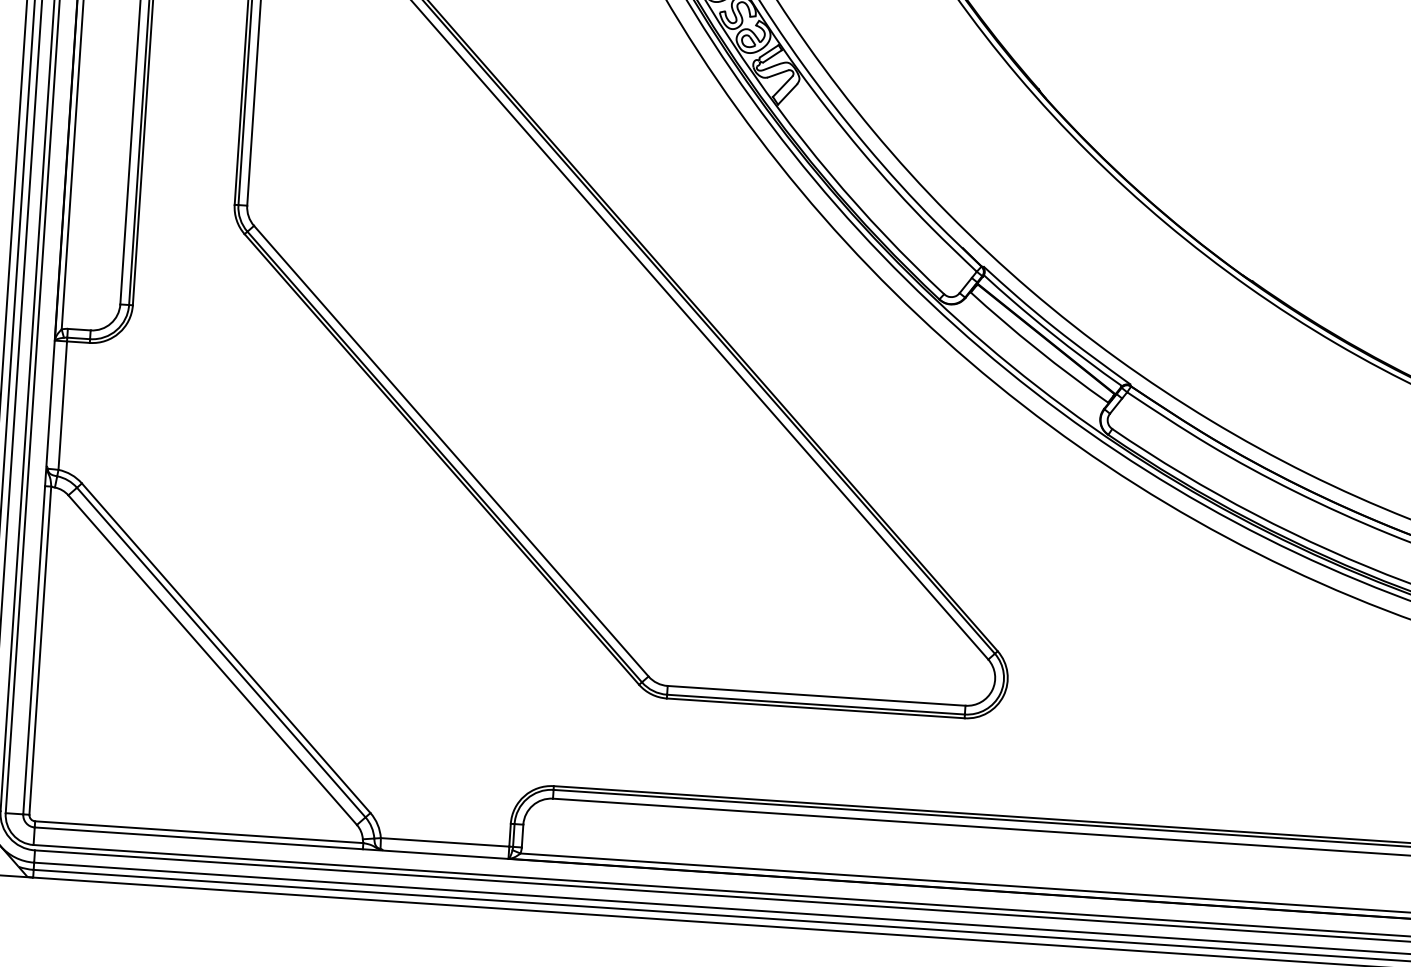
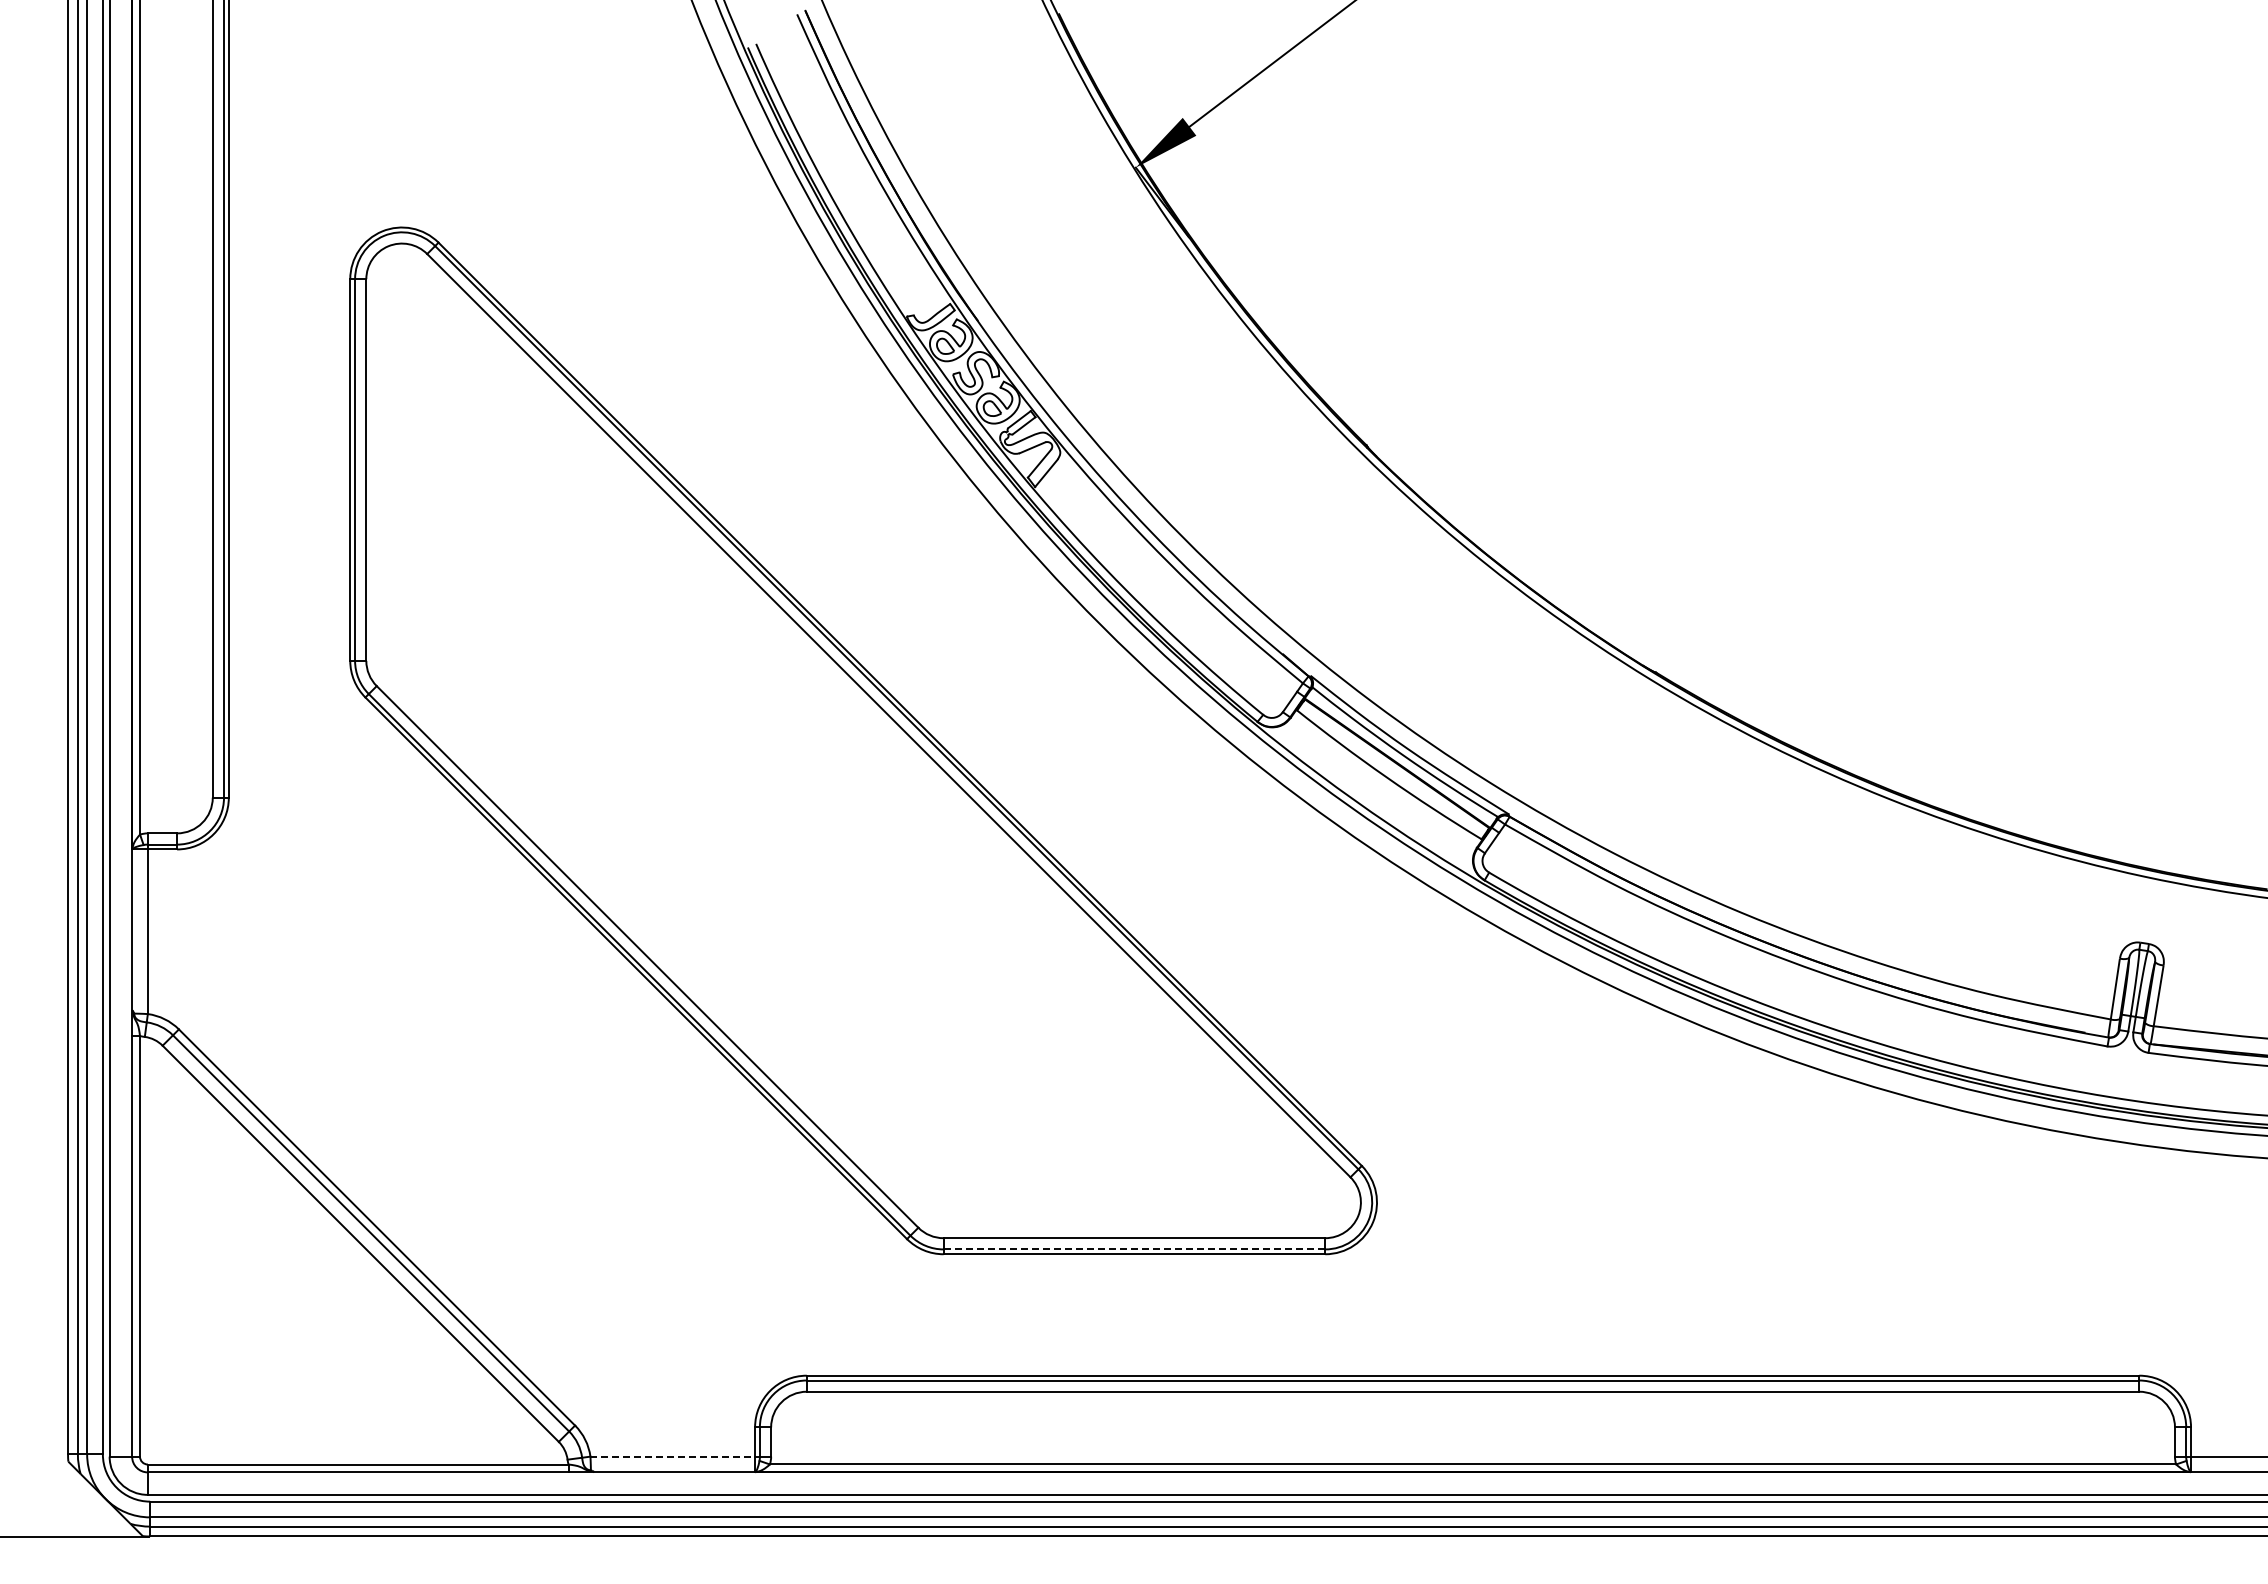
line: (816, 704) -> (1134, 1249), solid -> dashed
line: (445, 842) -> (673, 1456), solid -> dashed

